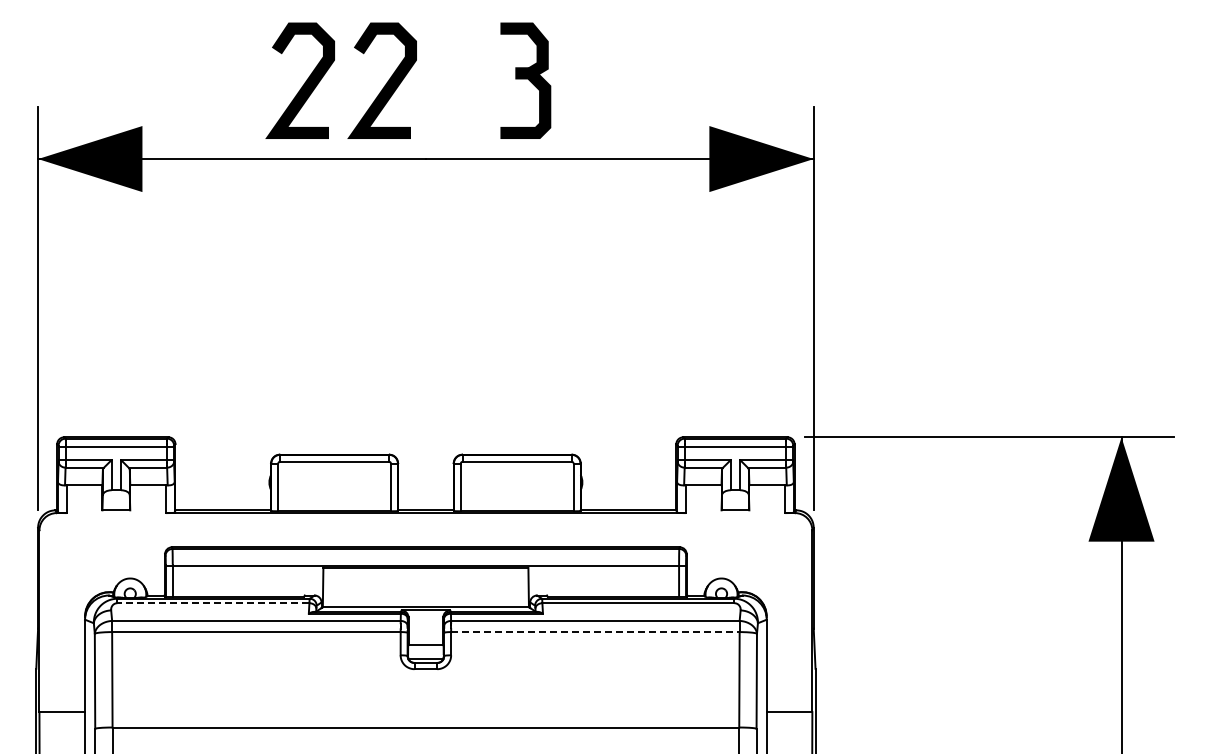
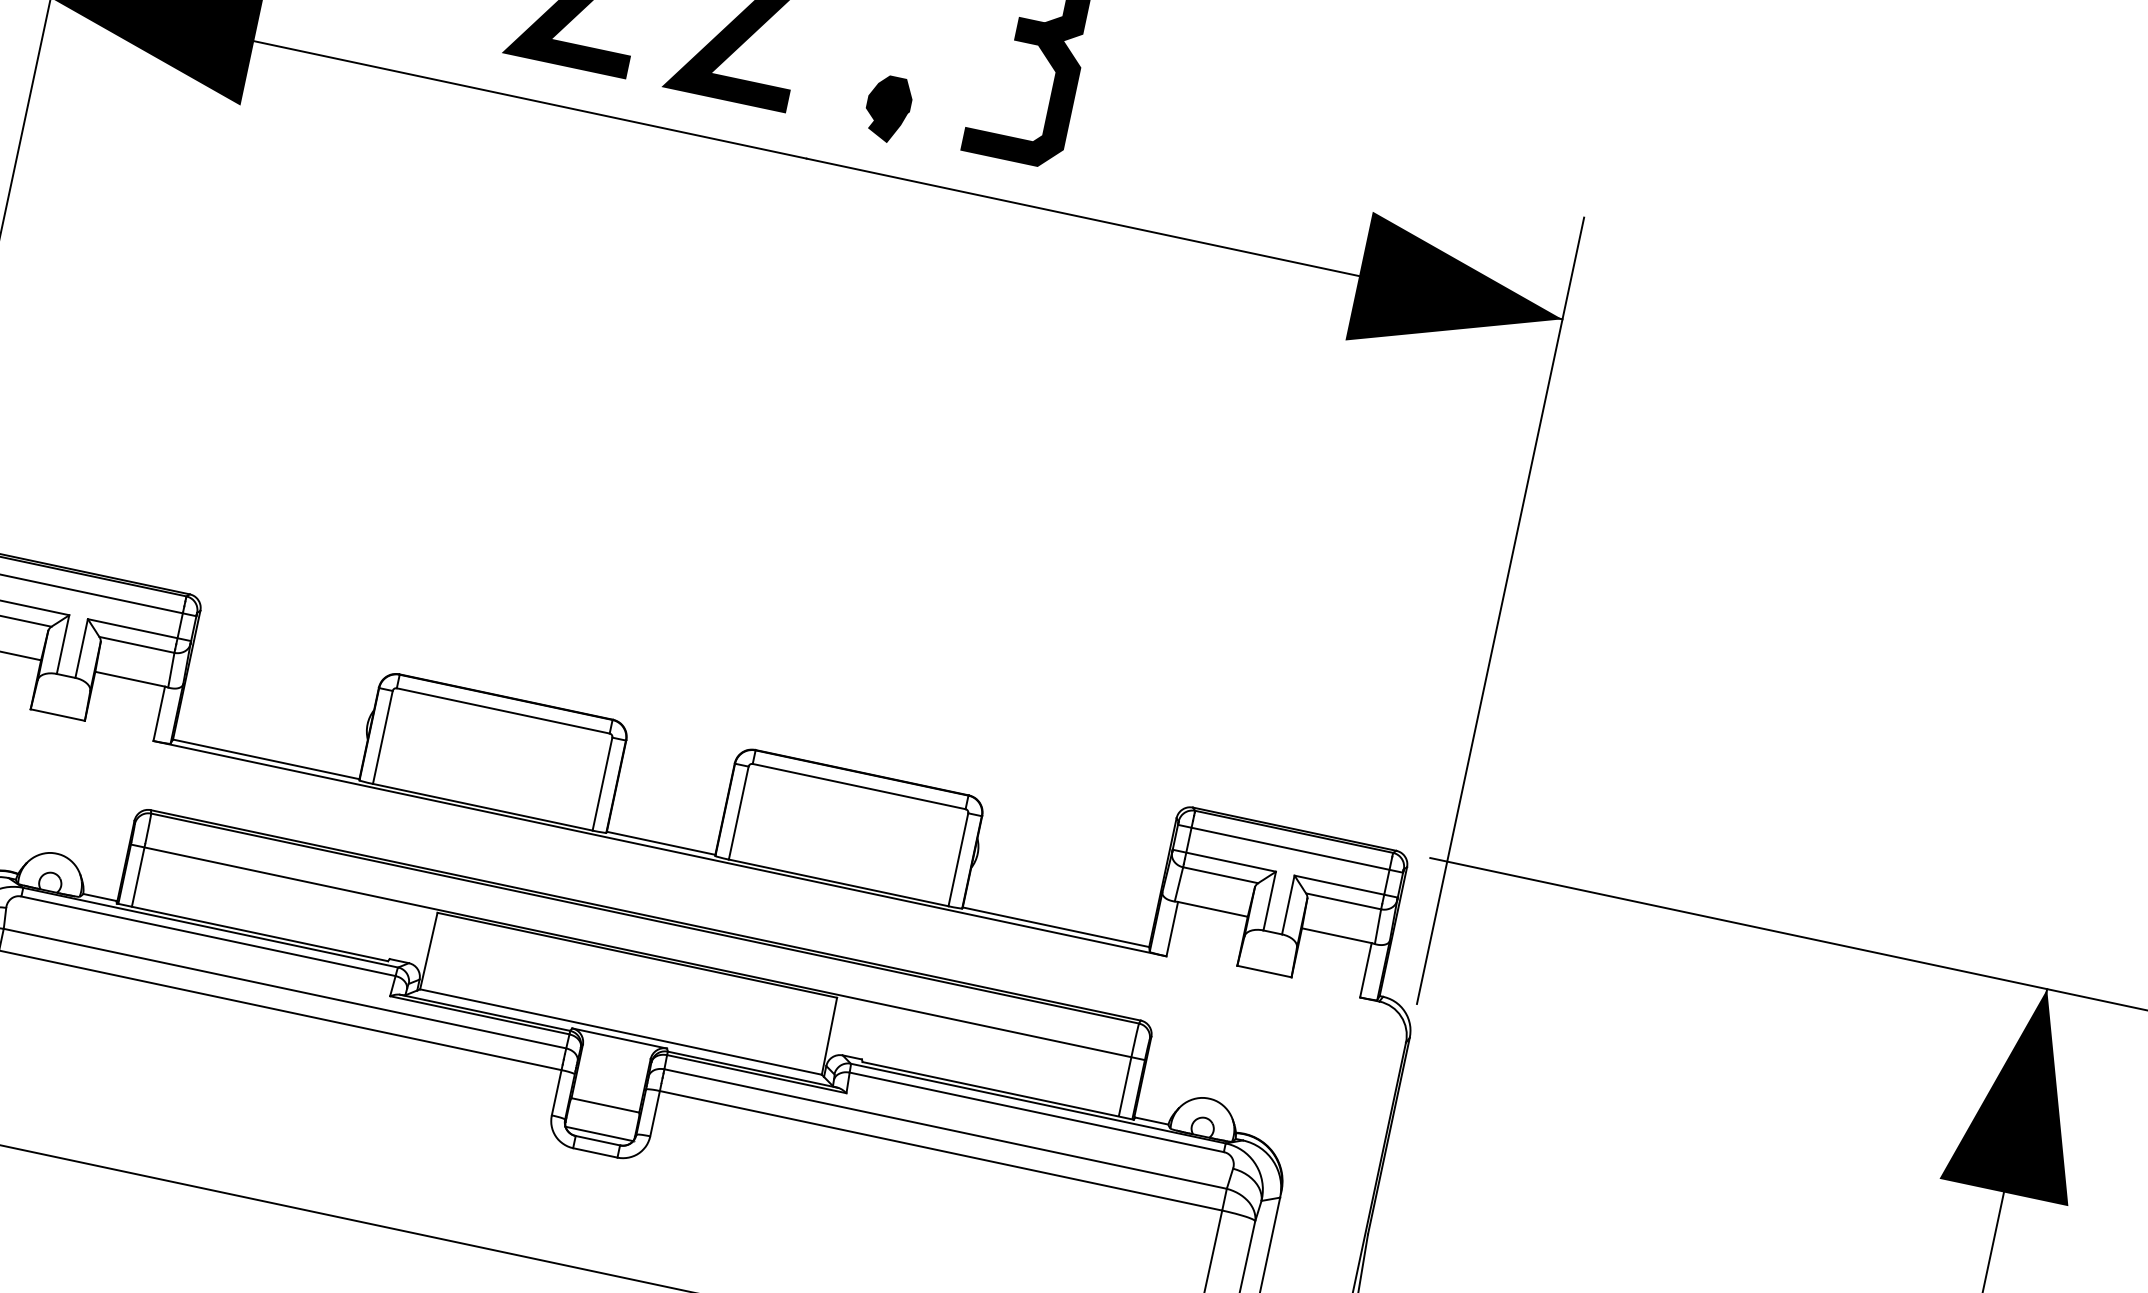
part: (460, 125) -> (887, 107), added
line: (213, 603) -> (208, 936), dashed -> solid
line: (595, 632) -> (941, 1151), dashed -> solid

